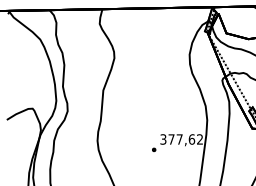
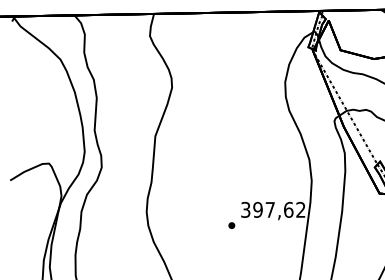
text: (171, 139) -> (257, 209), 377,62 -> 397,62

